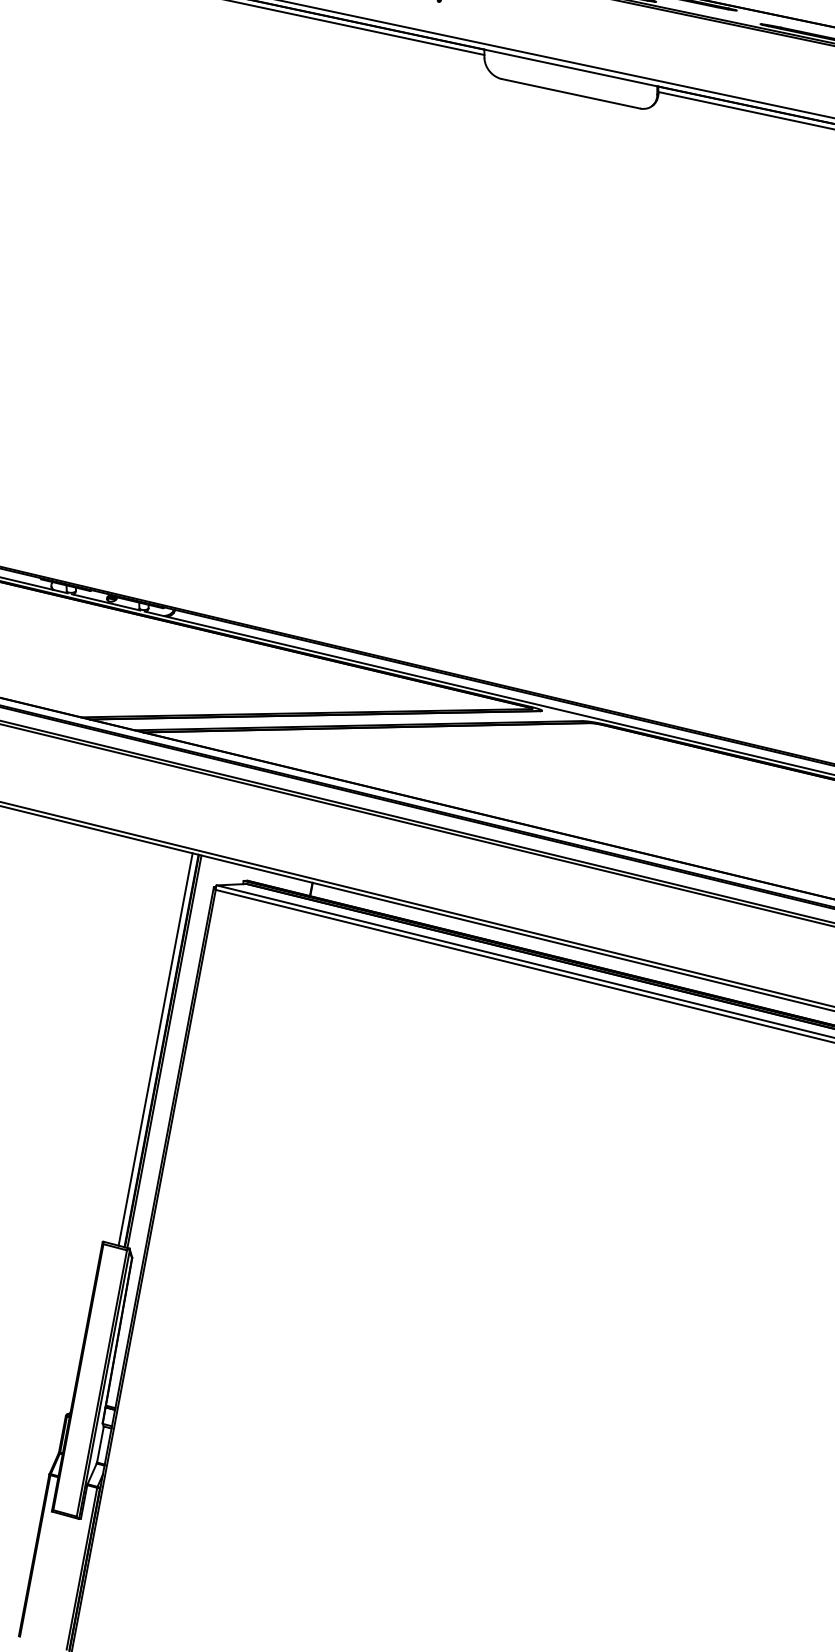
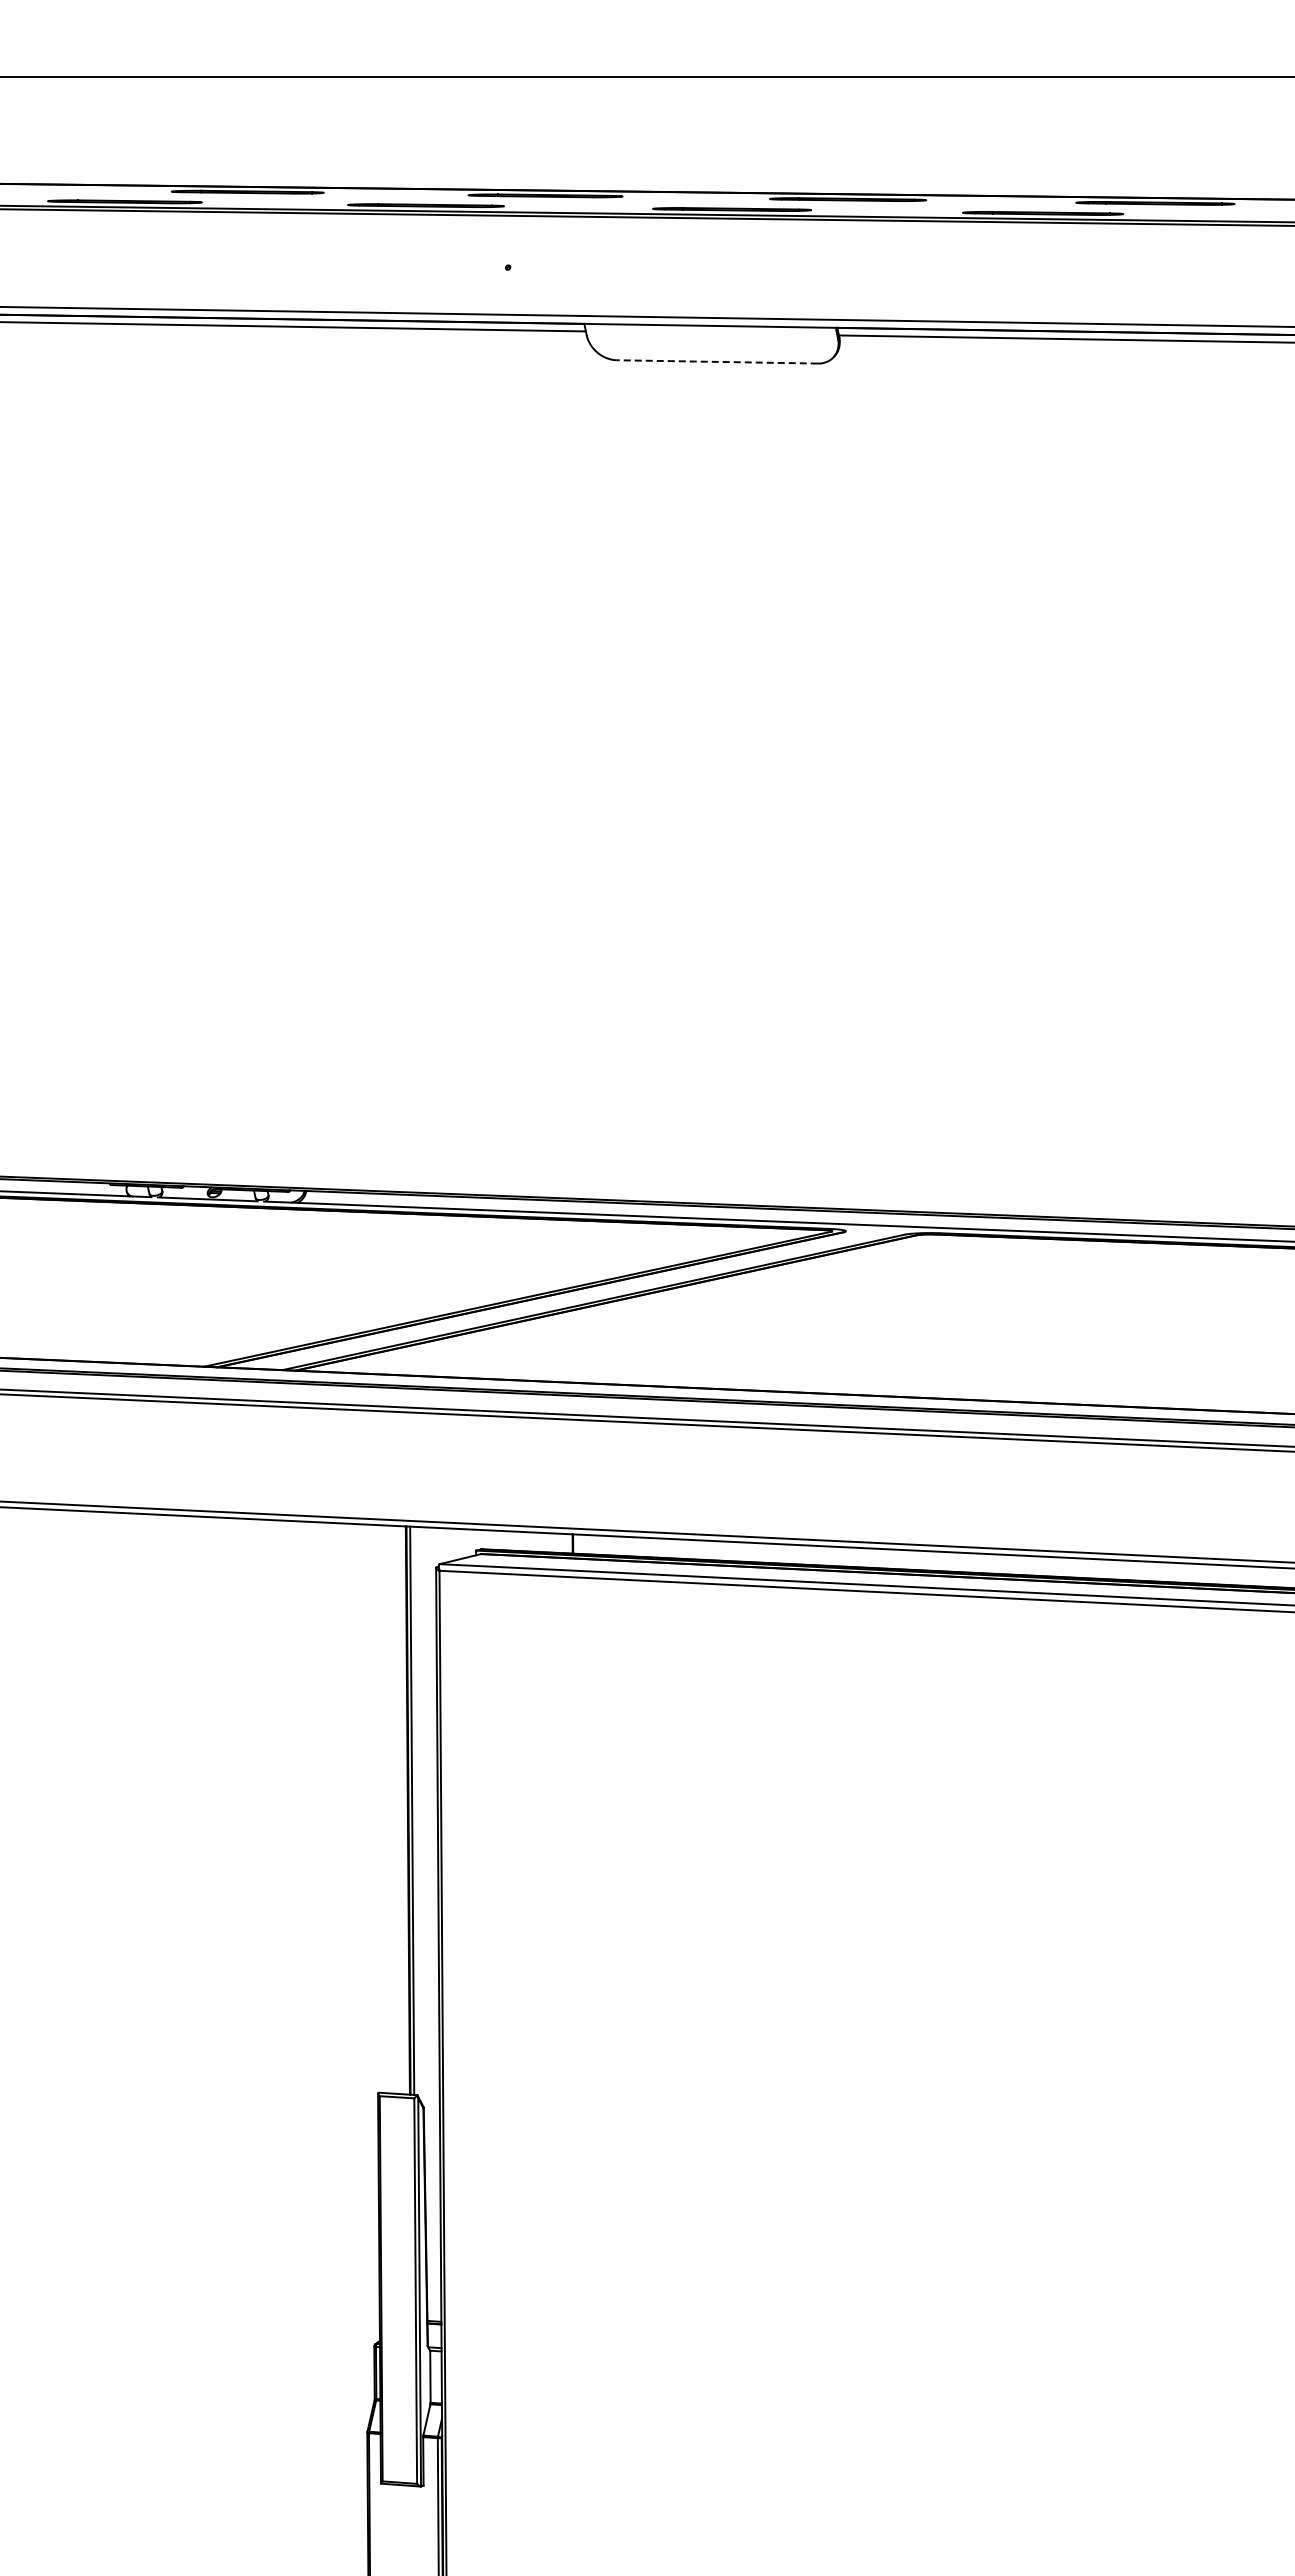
line: (571, 93) -> (717, 361), solid -> dashed
line: (155, 1049) -> (399, 1810), removed

